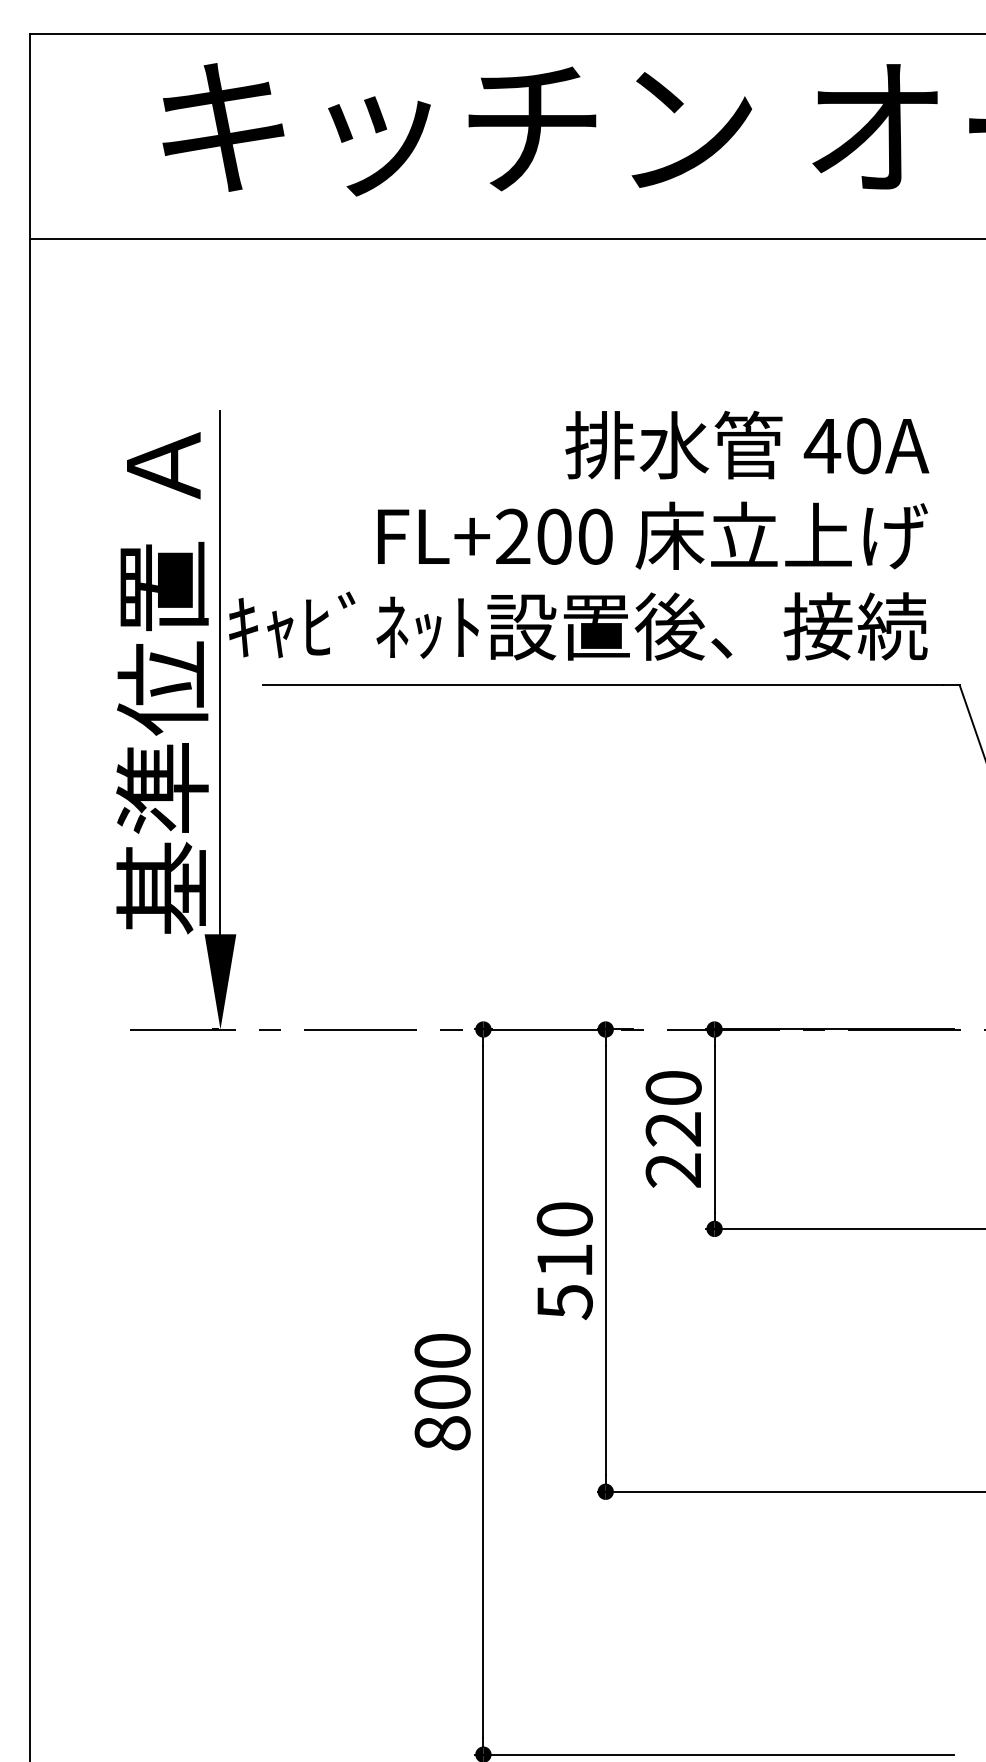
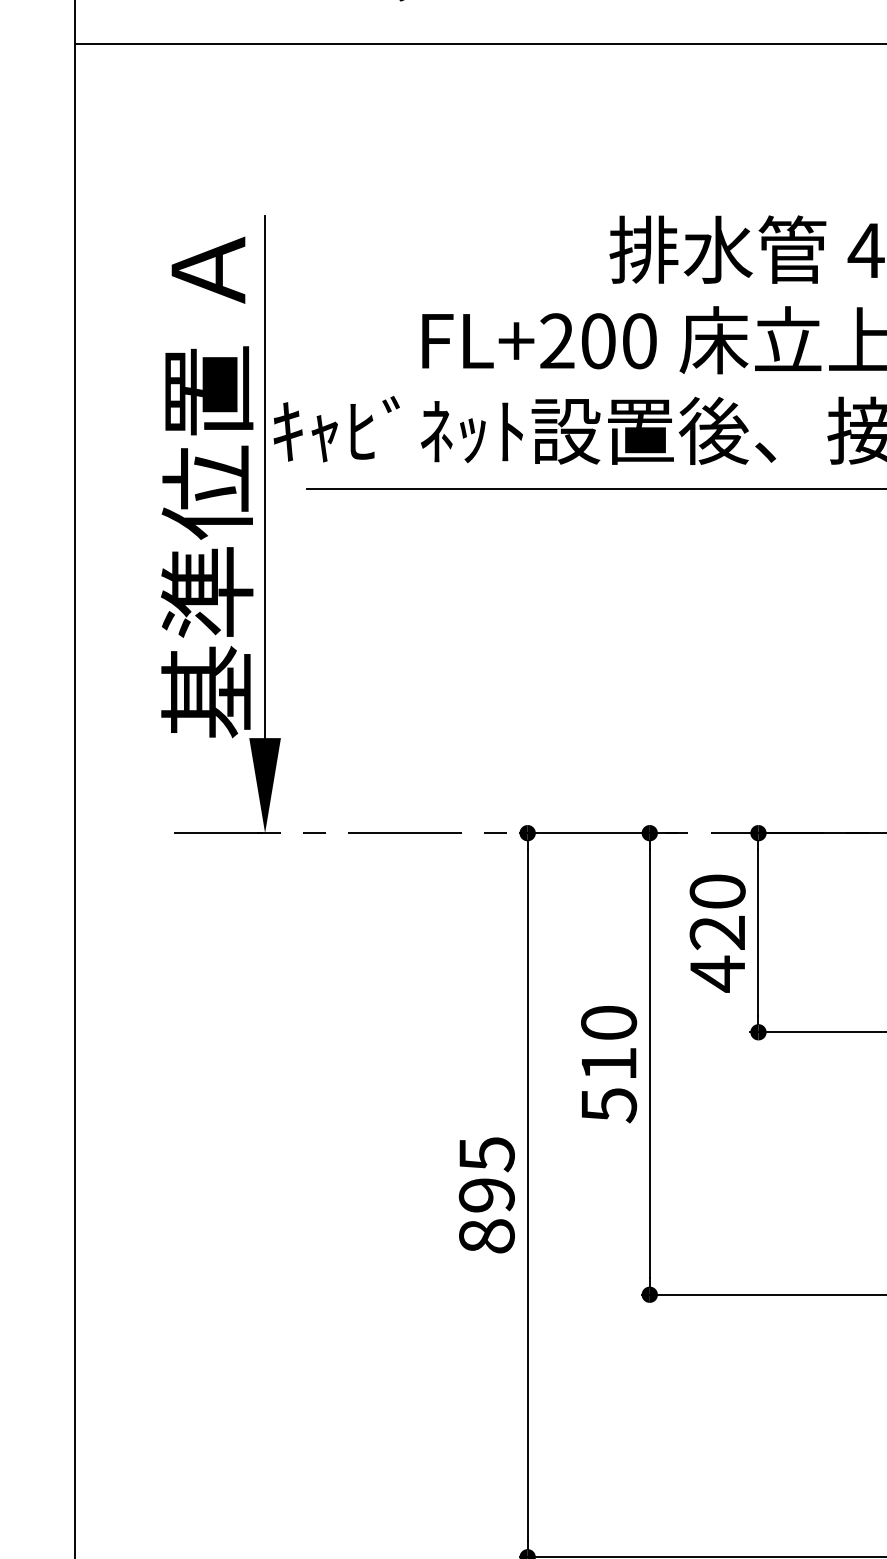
text: (672, 1170) -> (716, 973), 220 -> 420
text: (442, 1371) -> (486, 1174), 800 -> 895

